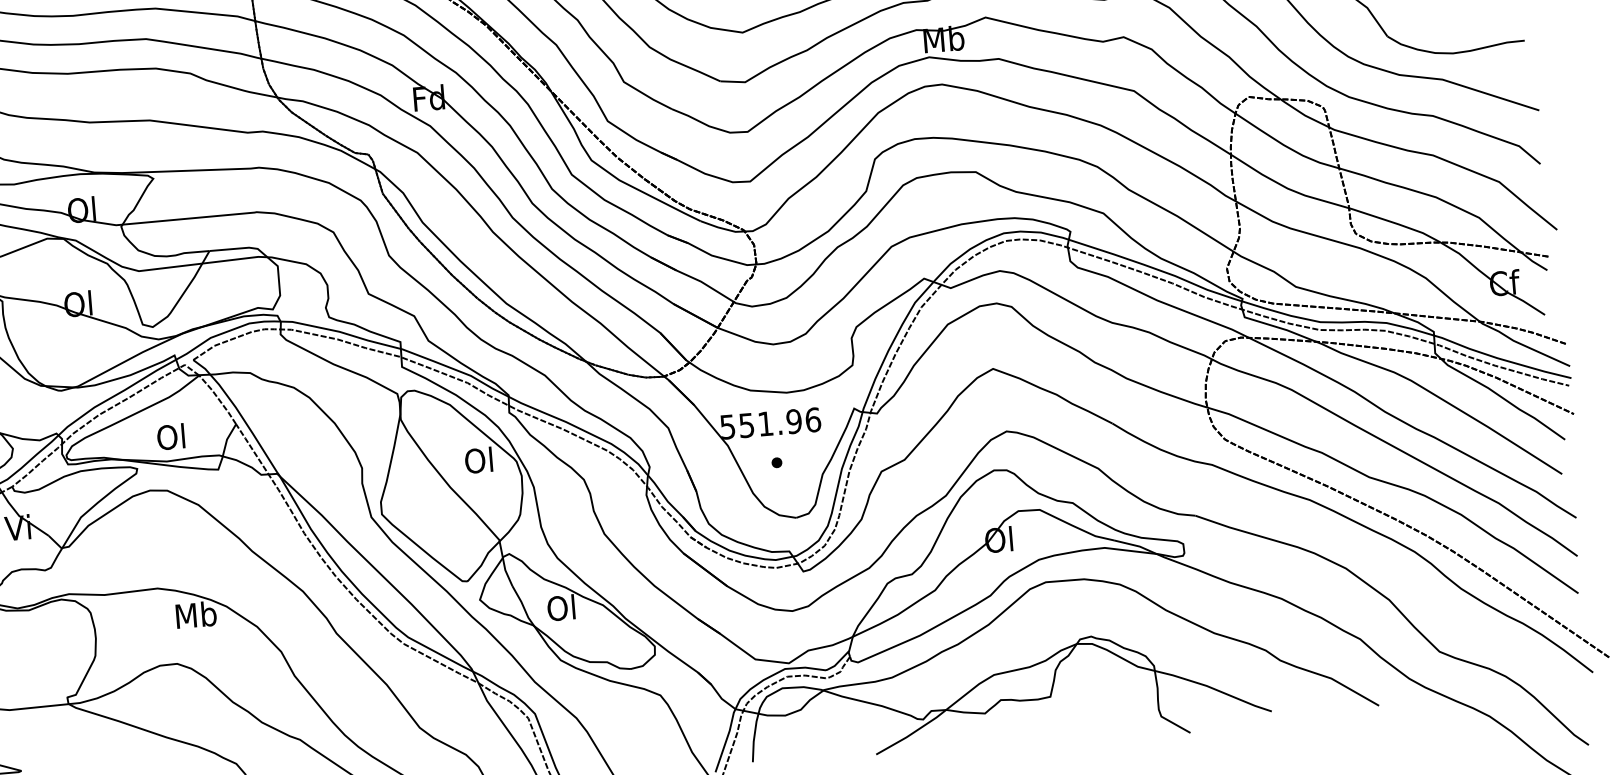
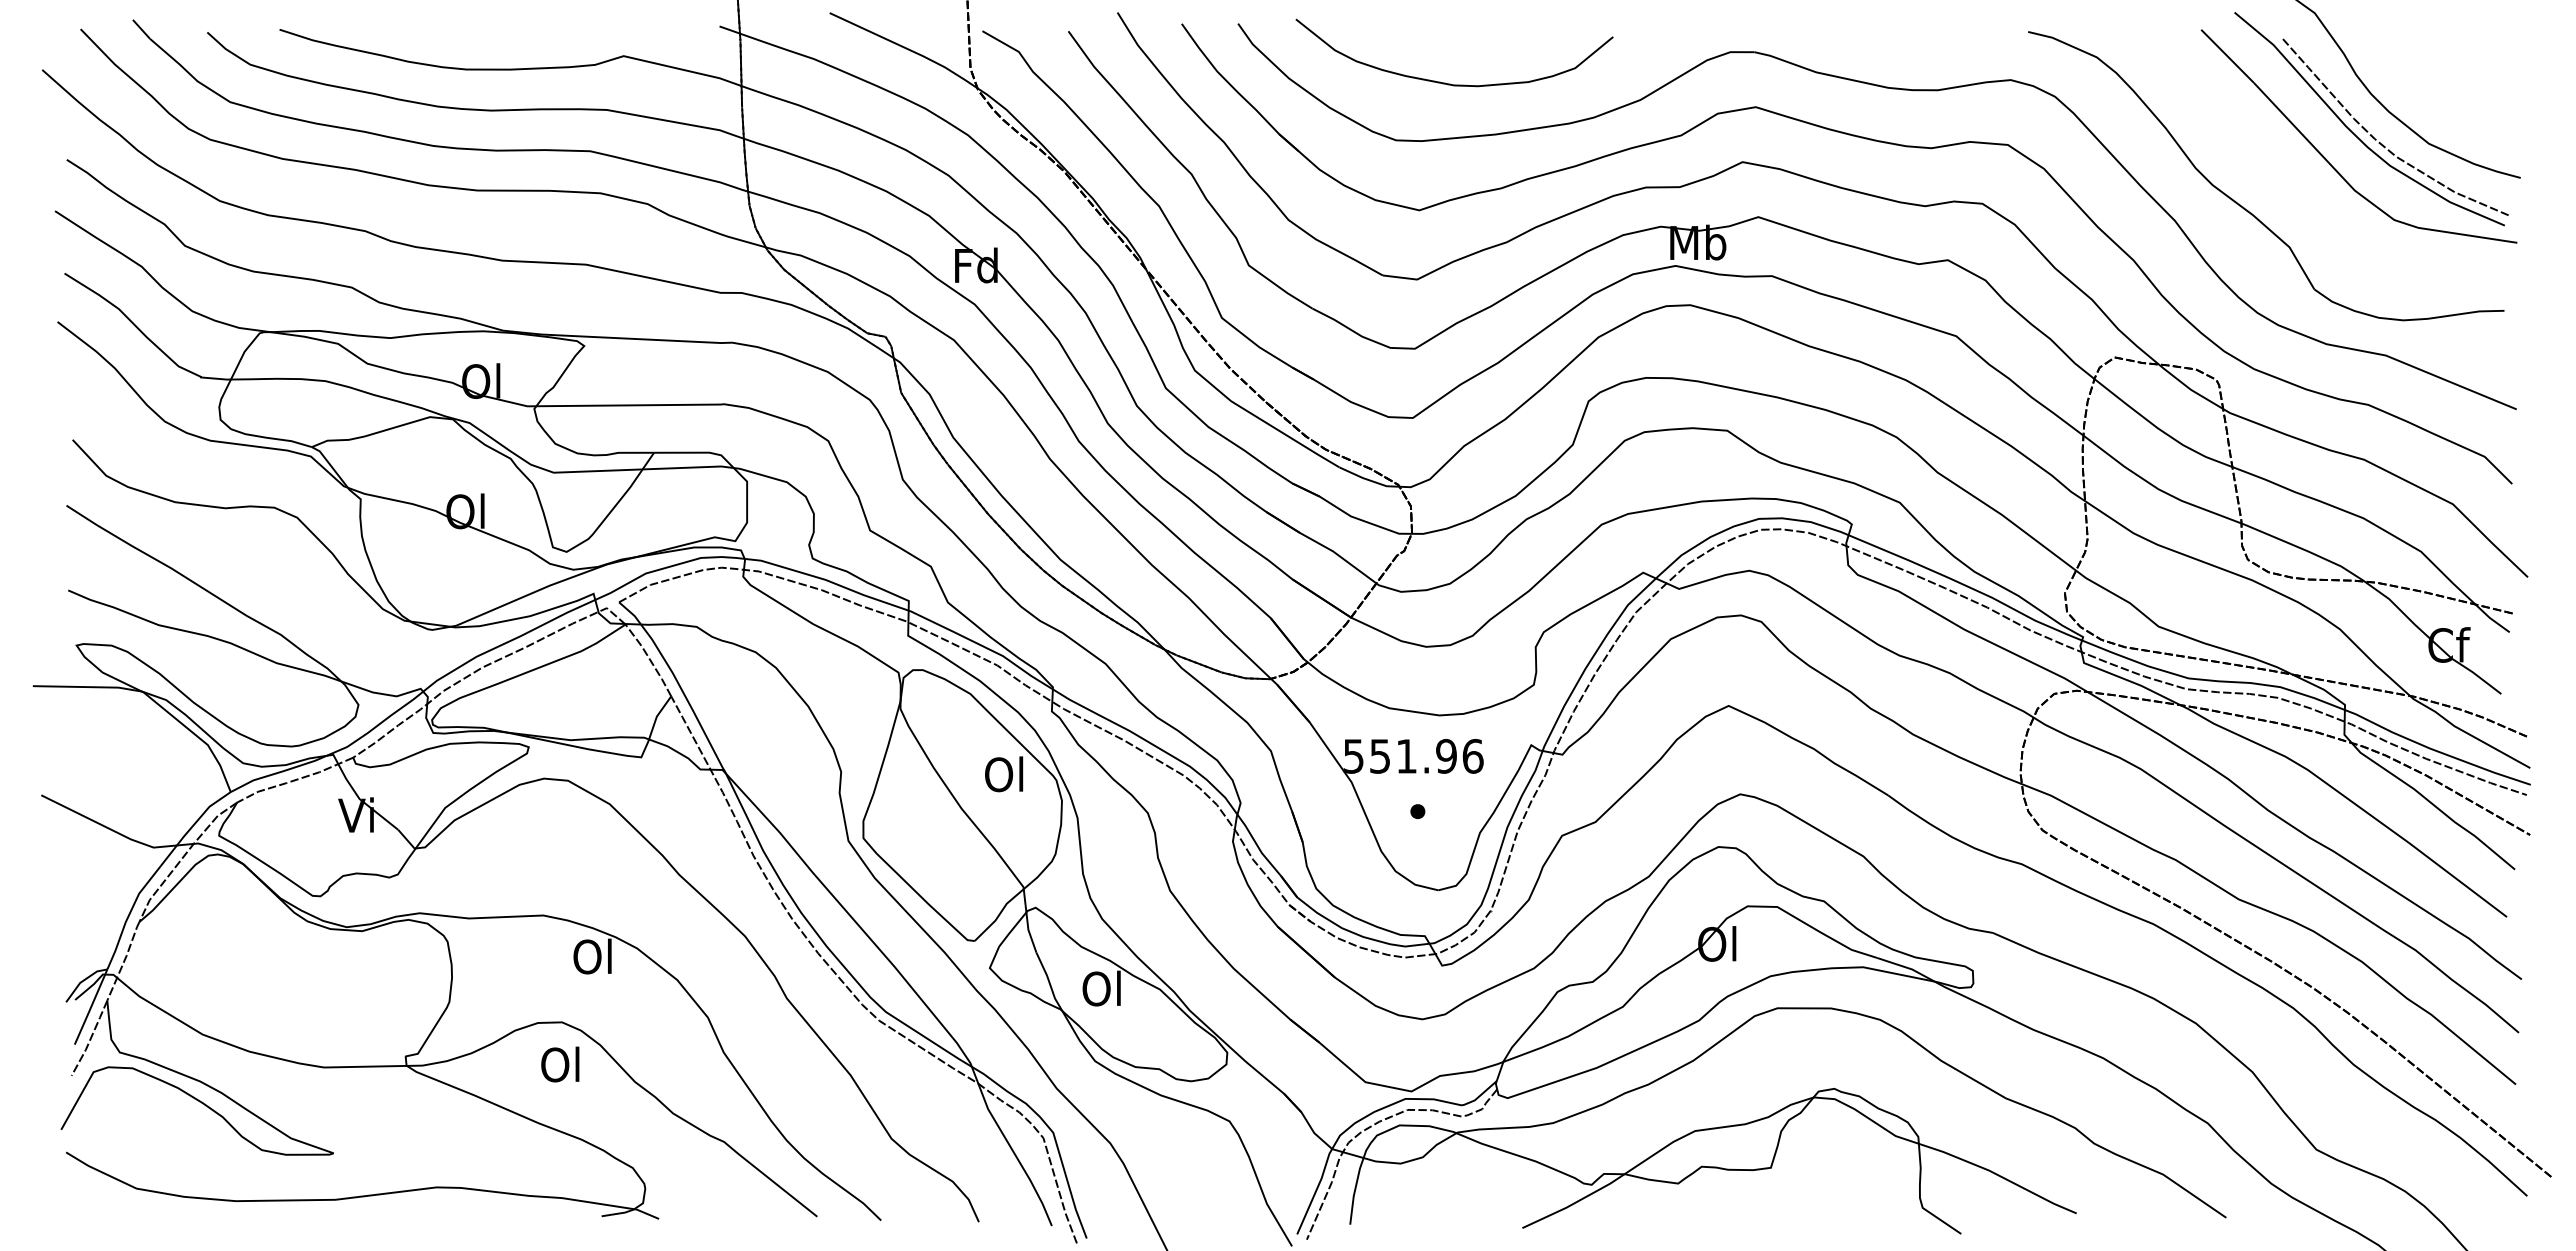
text: (171, 436) -> (560, 1064), moved
text: (196, 614) -> (594, 956), Mb -> Ol

